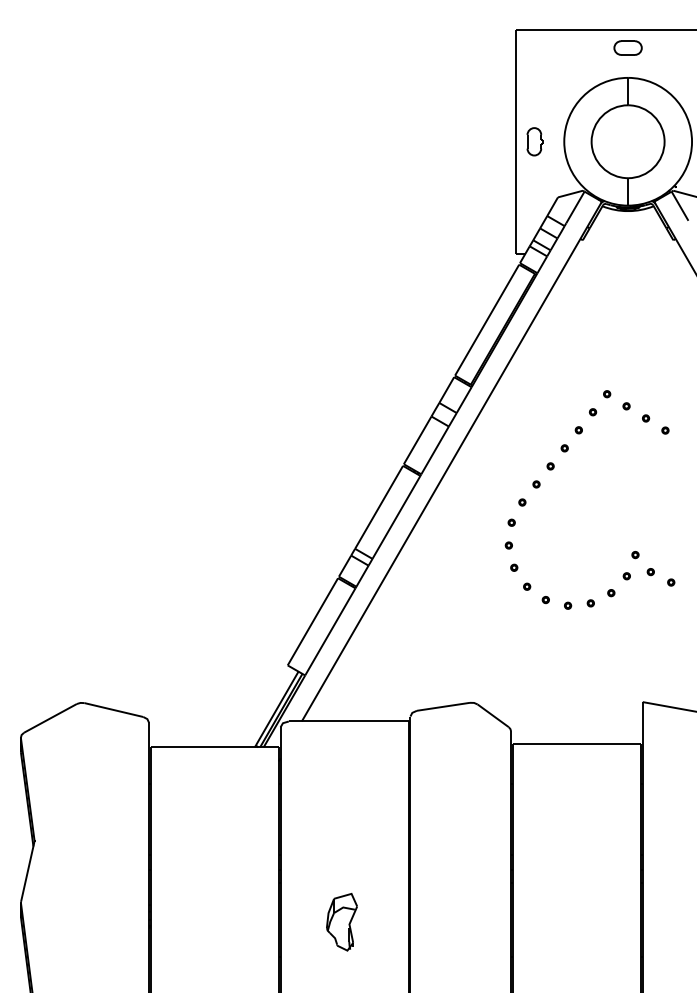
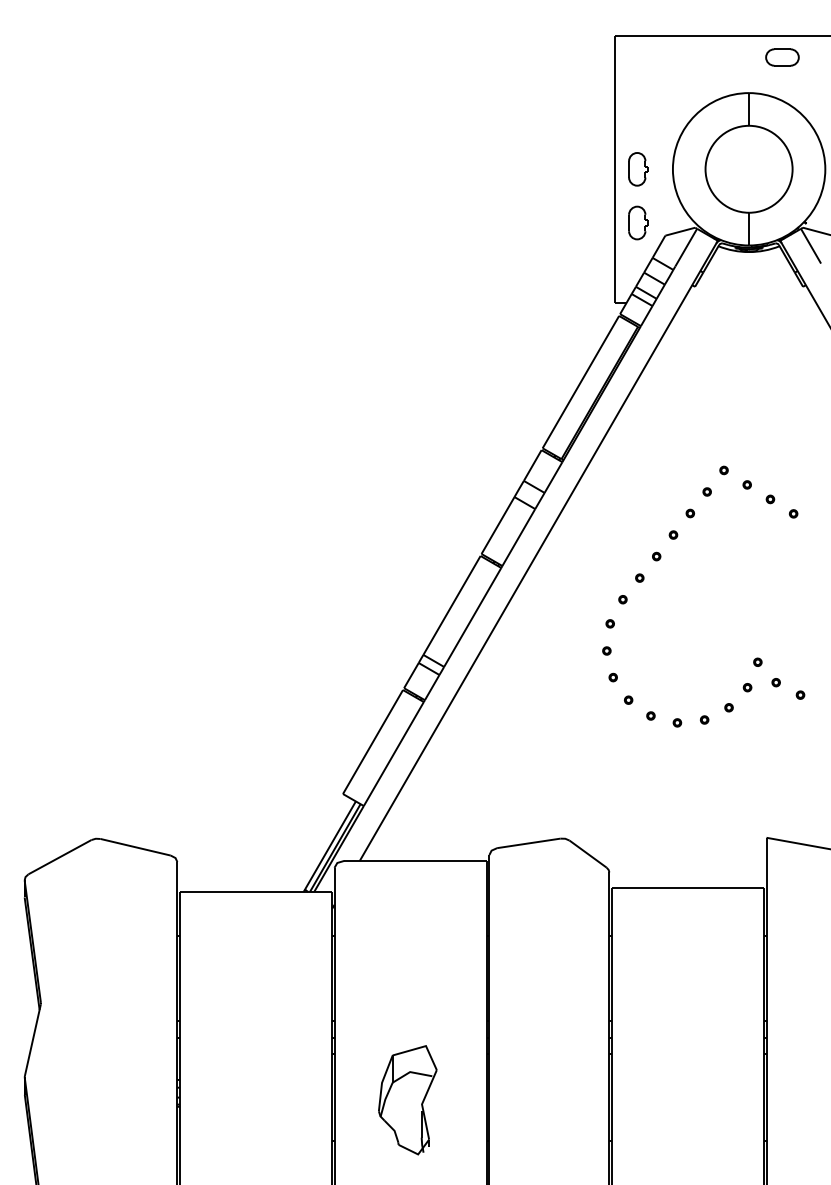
part: (627, 47) -> (781, 56), moved
part: (534, 186) -> (637, 222), added
part: (341, 922) -> (407, 1100), size x1.6

